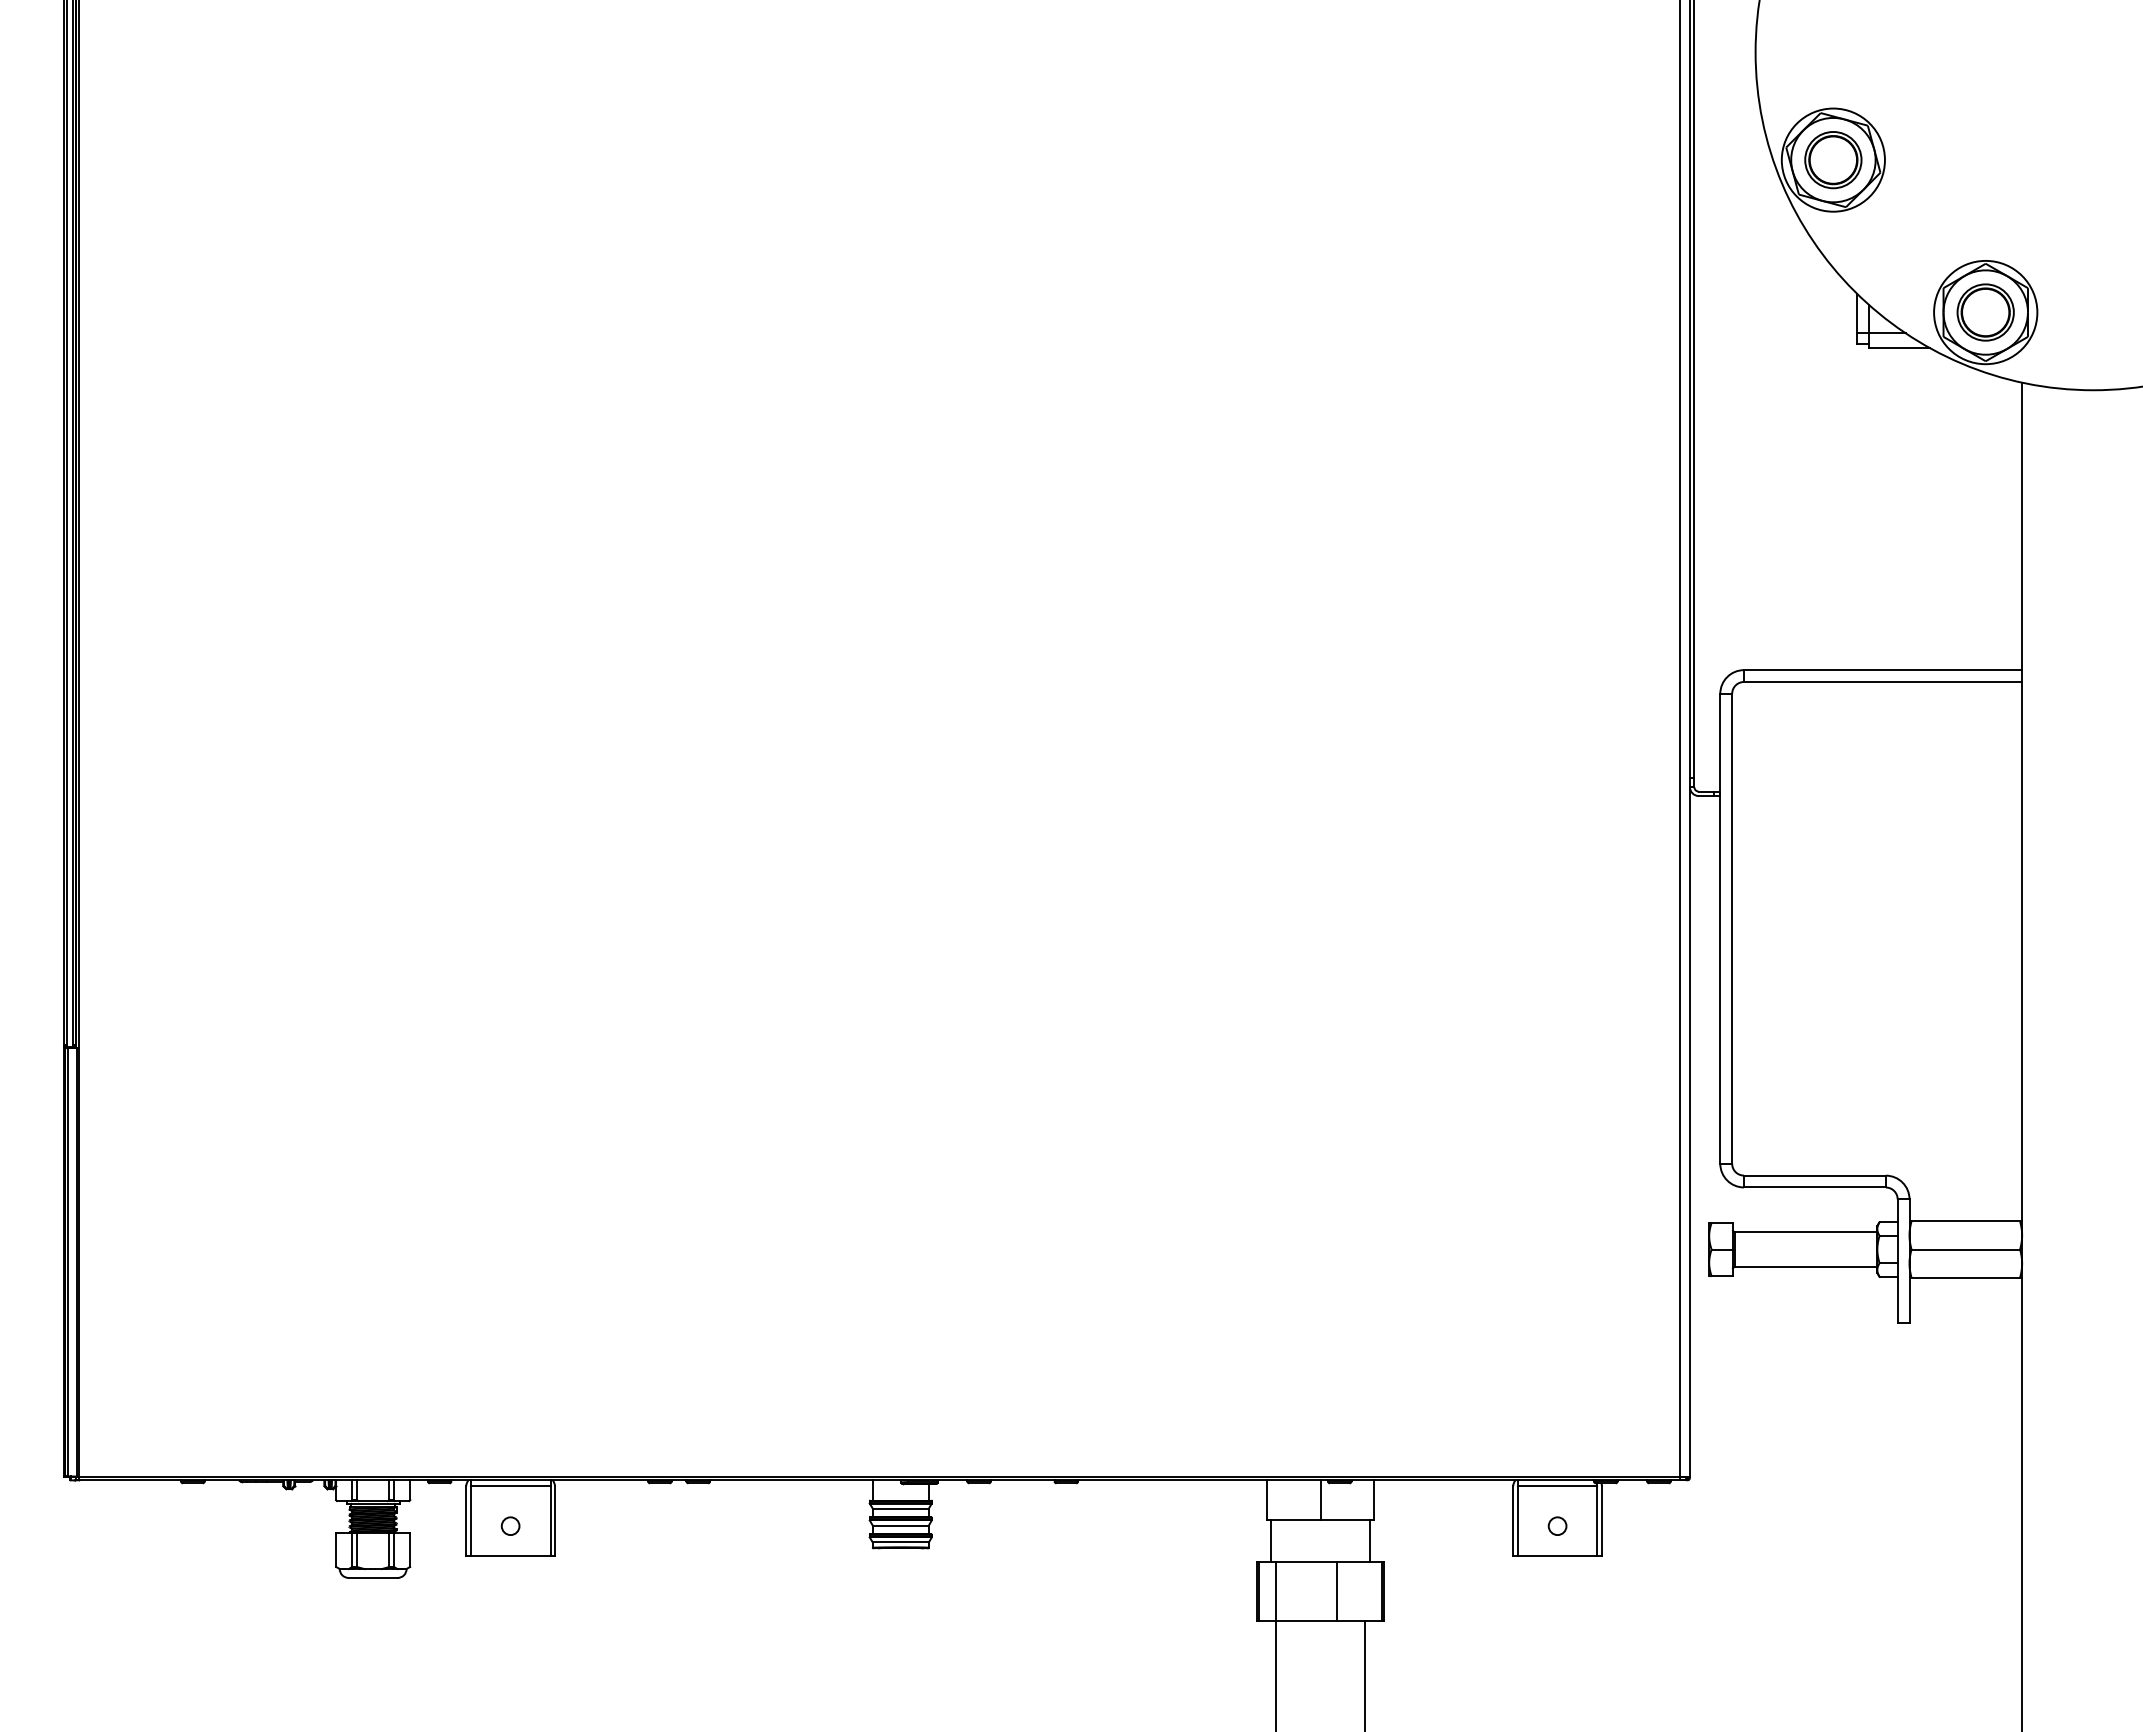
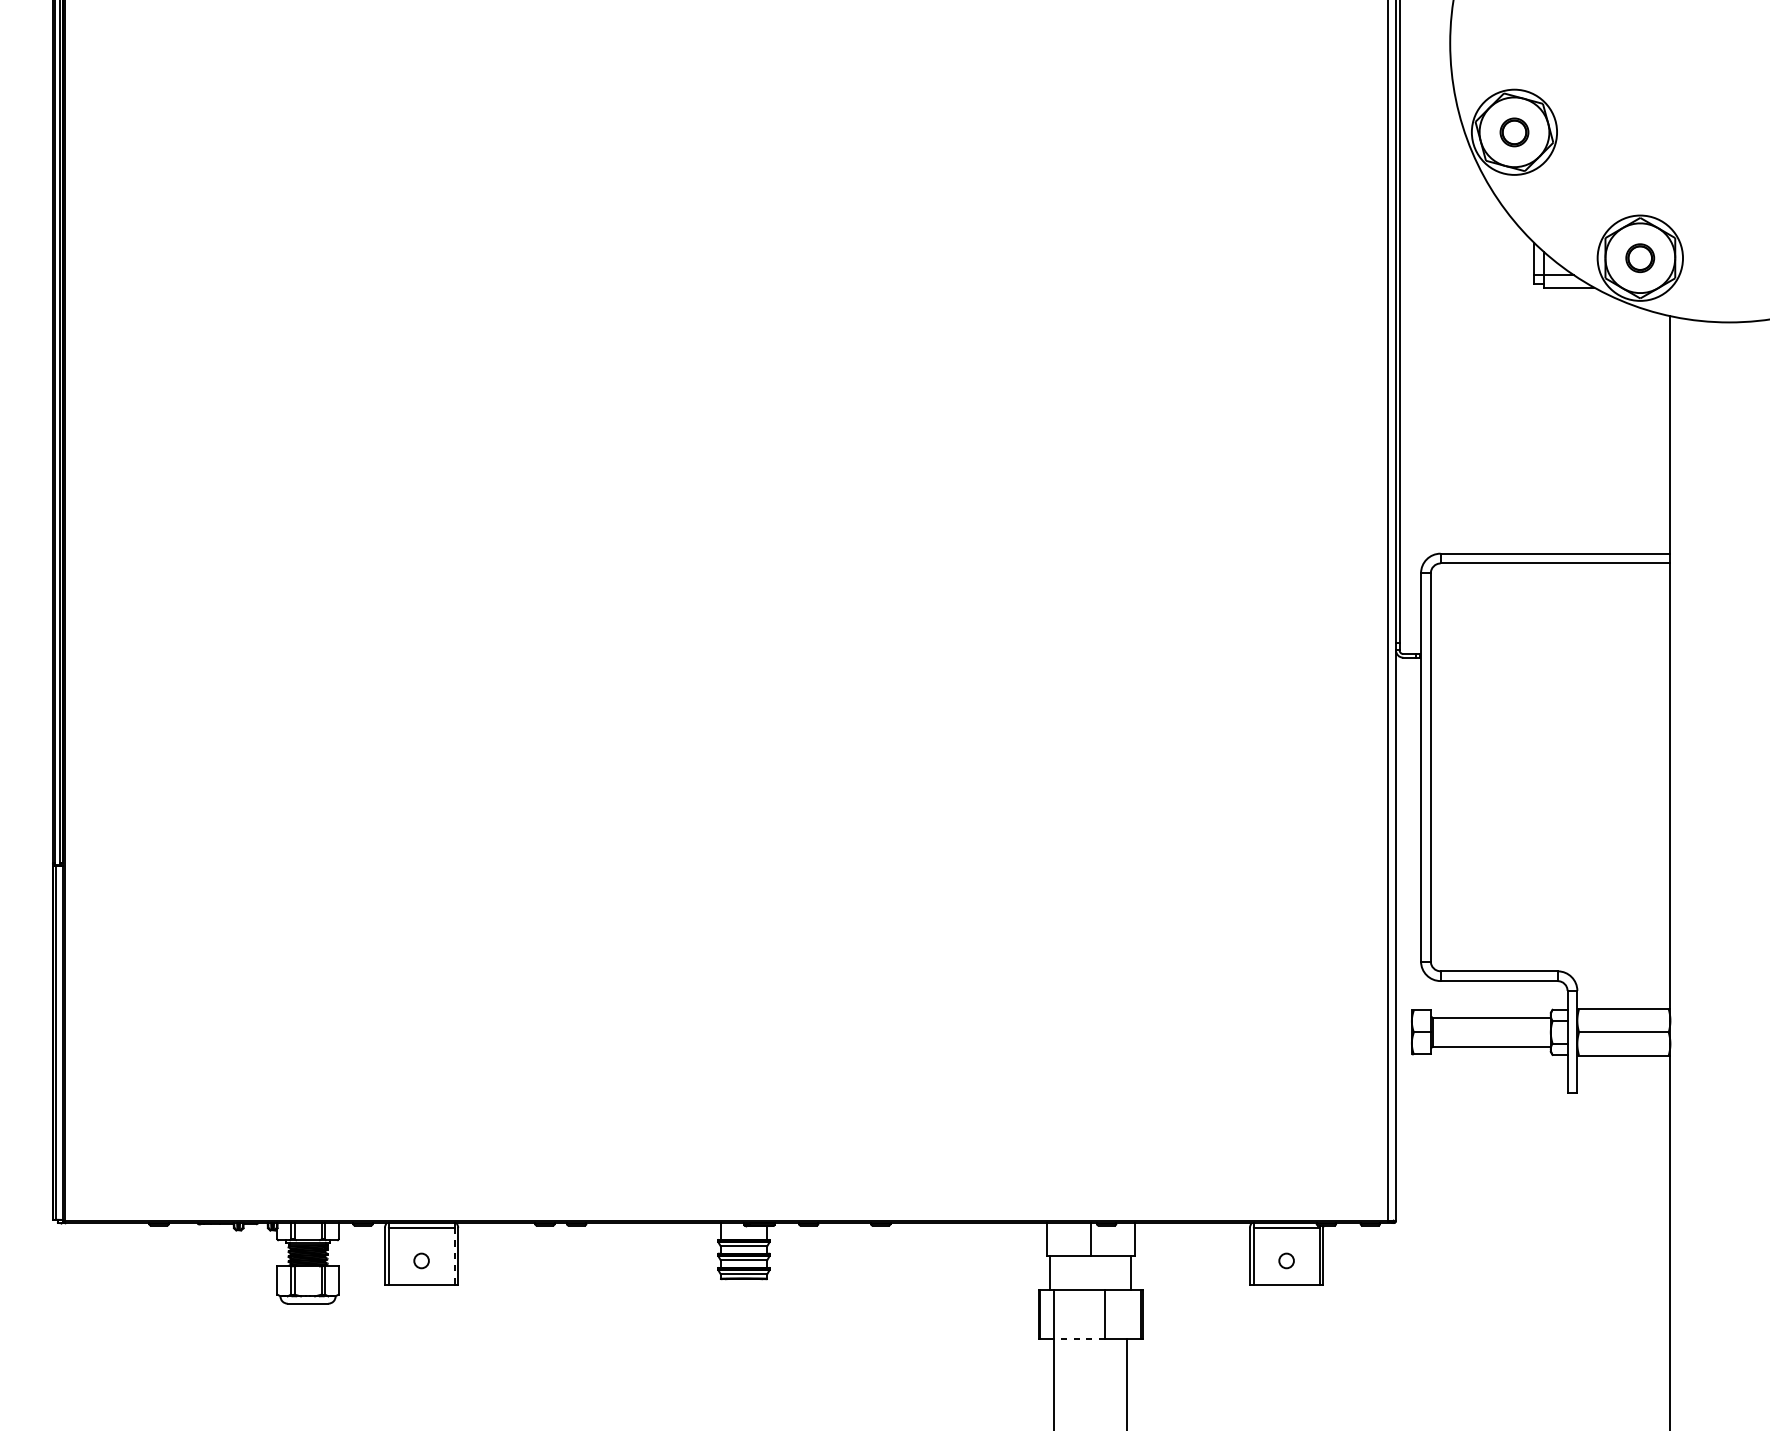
part: (1833, 160) -> (1514, 132), size x0.6
part: (1985, 312) -> (1640, 258), size x0.6
line: (550, 1521) -> (454, 1257), solid -> dashed
line: (1306, 1621) -> (1079, 1339), solid -> dashed

